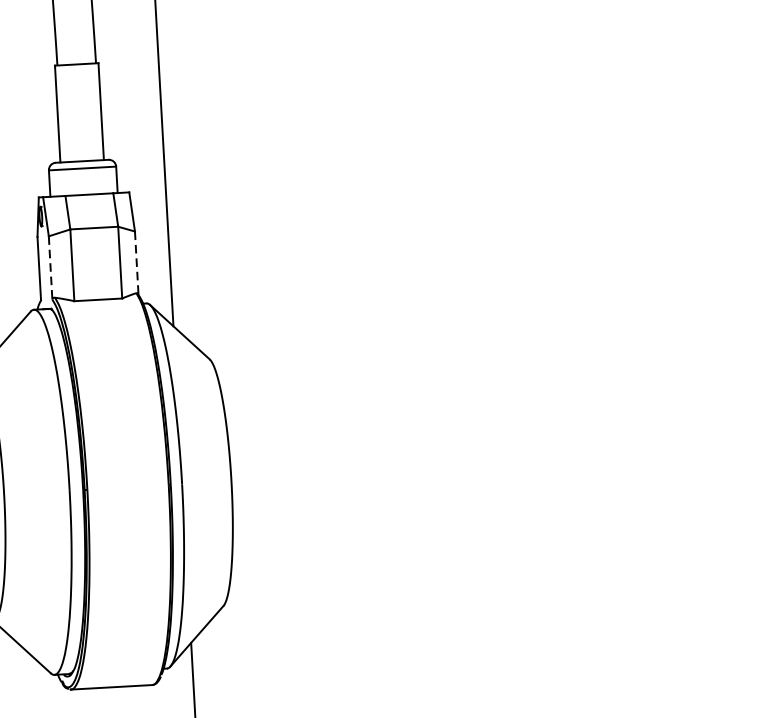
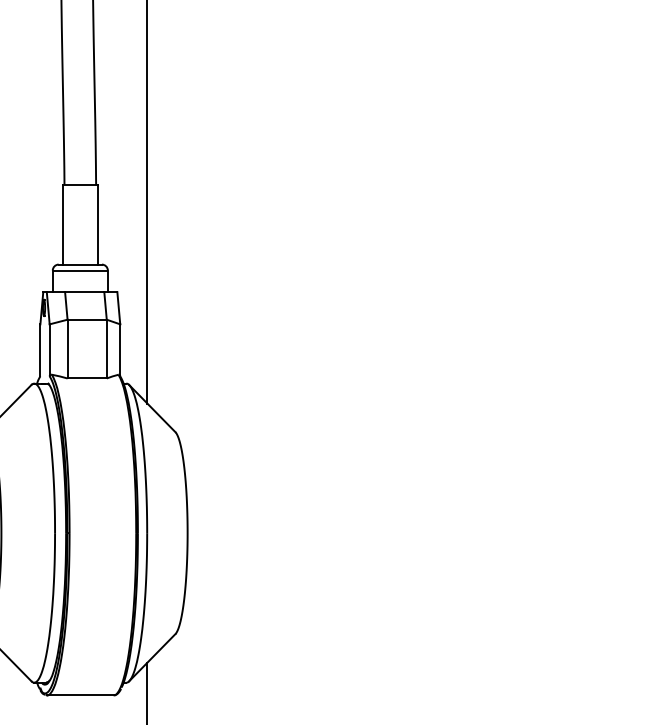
line: (137, 263) -> (120, 350), dashed -> solid
line: (50, 268) -> (49, 350), dashed -> solid

